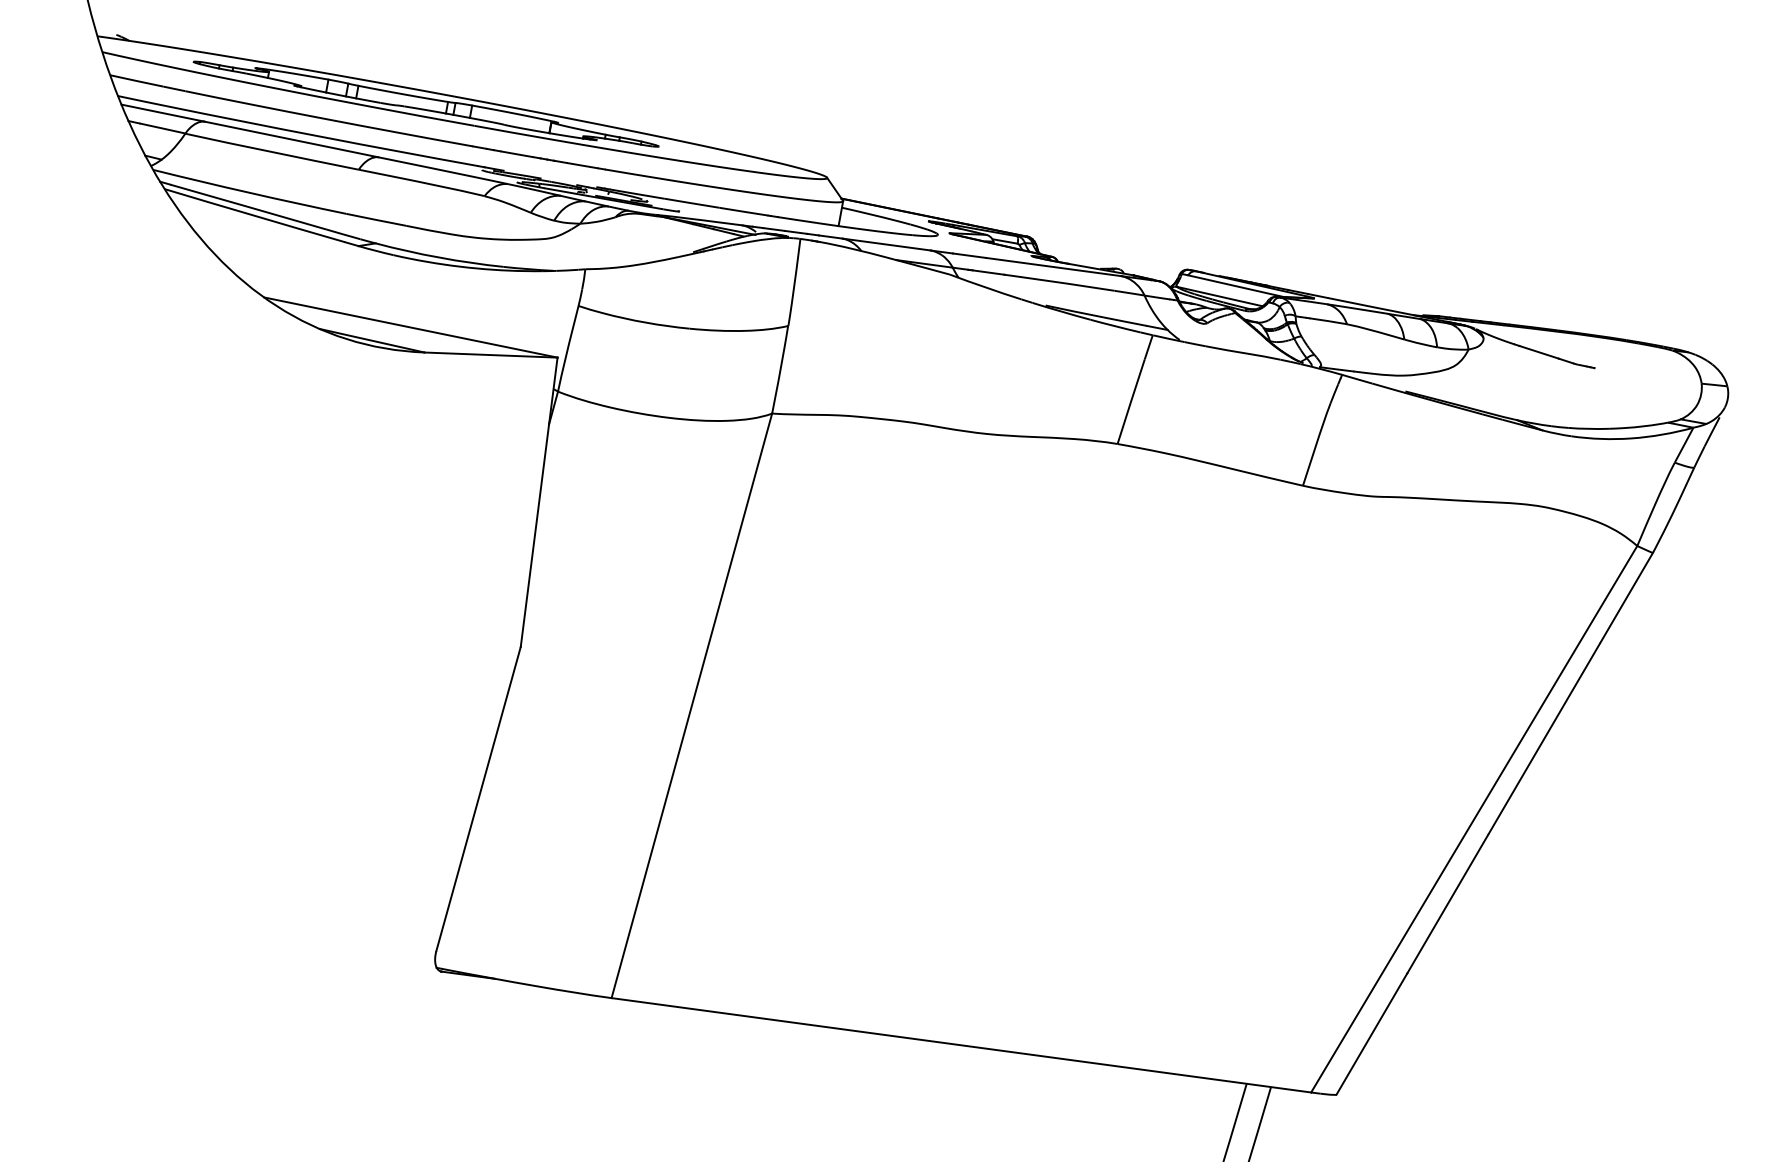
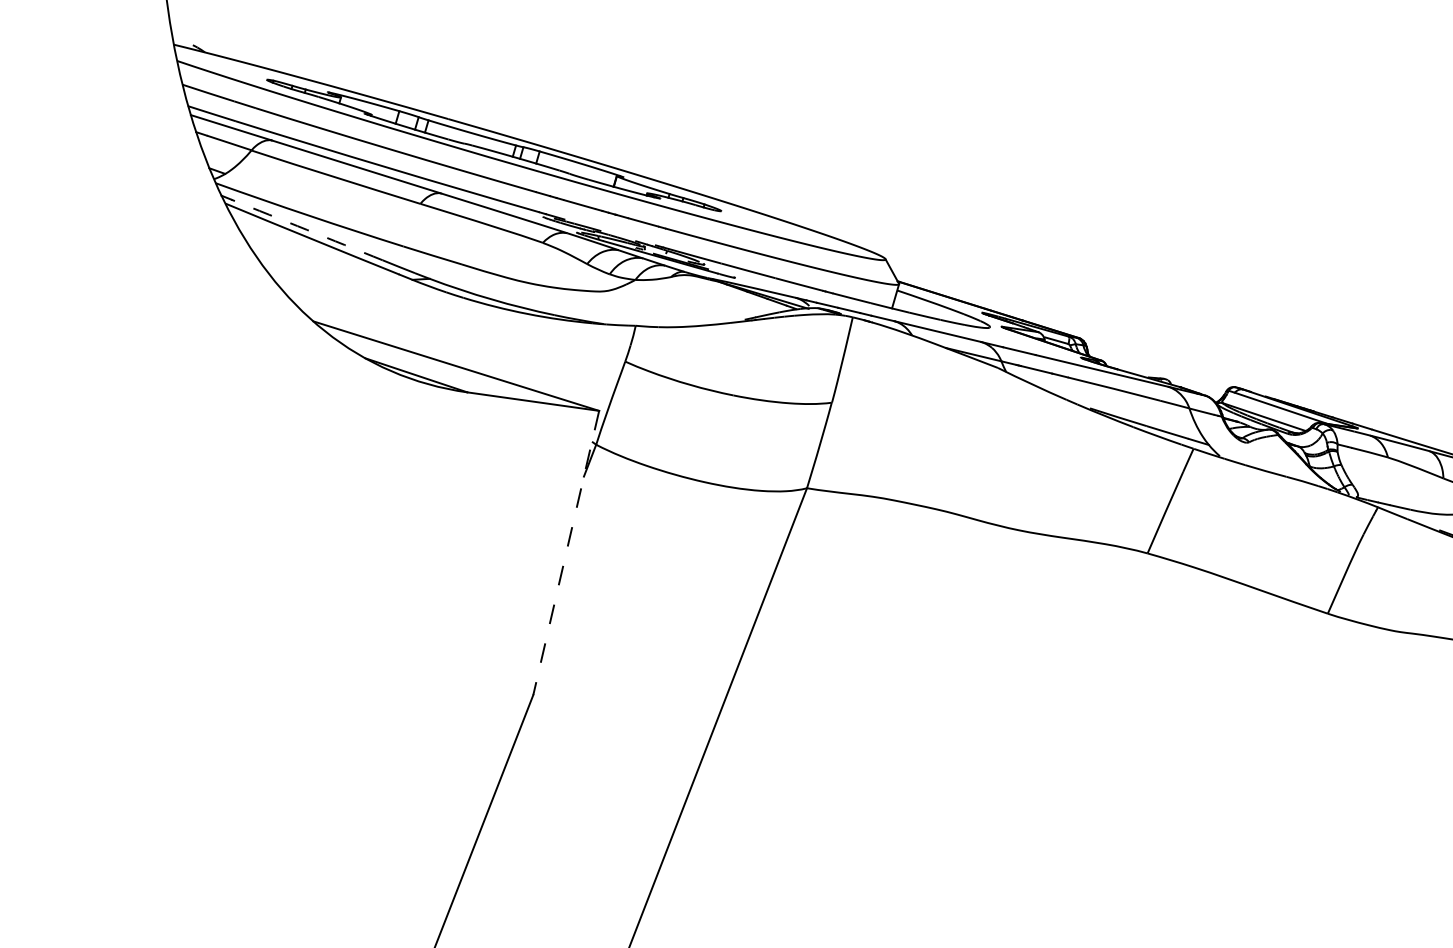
arc: (248, 207) -> (306, 230), solid -> dashed
line: (539, 502) -> (566, 553), solid -> dashed

